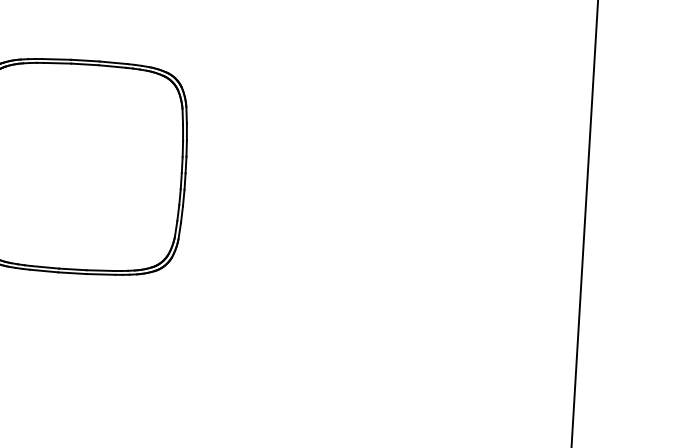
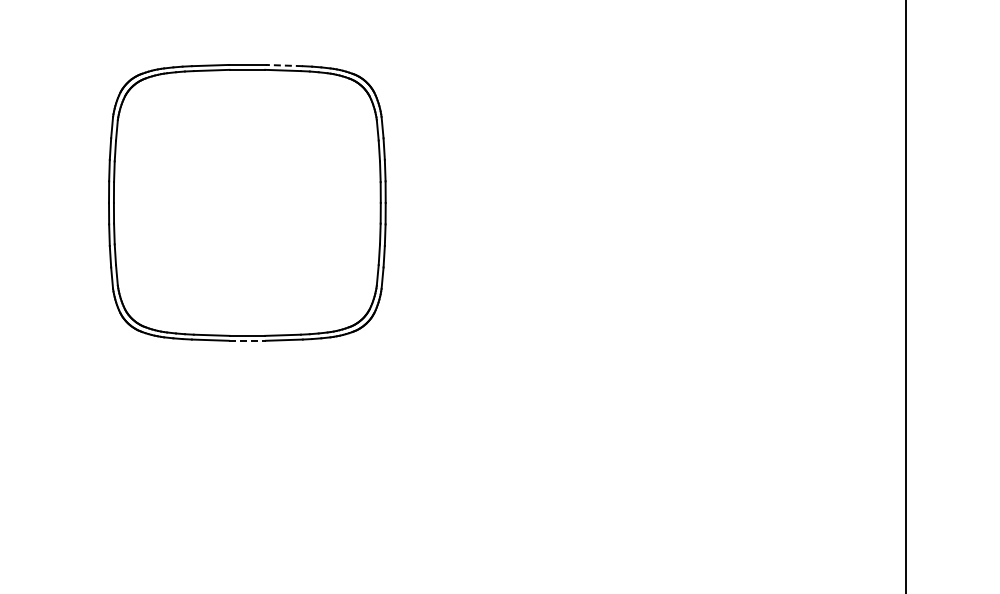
line: (113, 62) -> (283, 65), solid -> dashed
line: (72, 273) -> (247, 340), solid -> dashed

